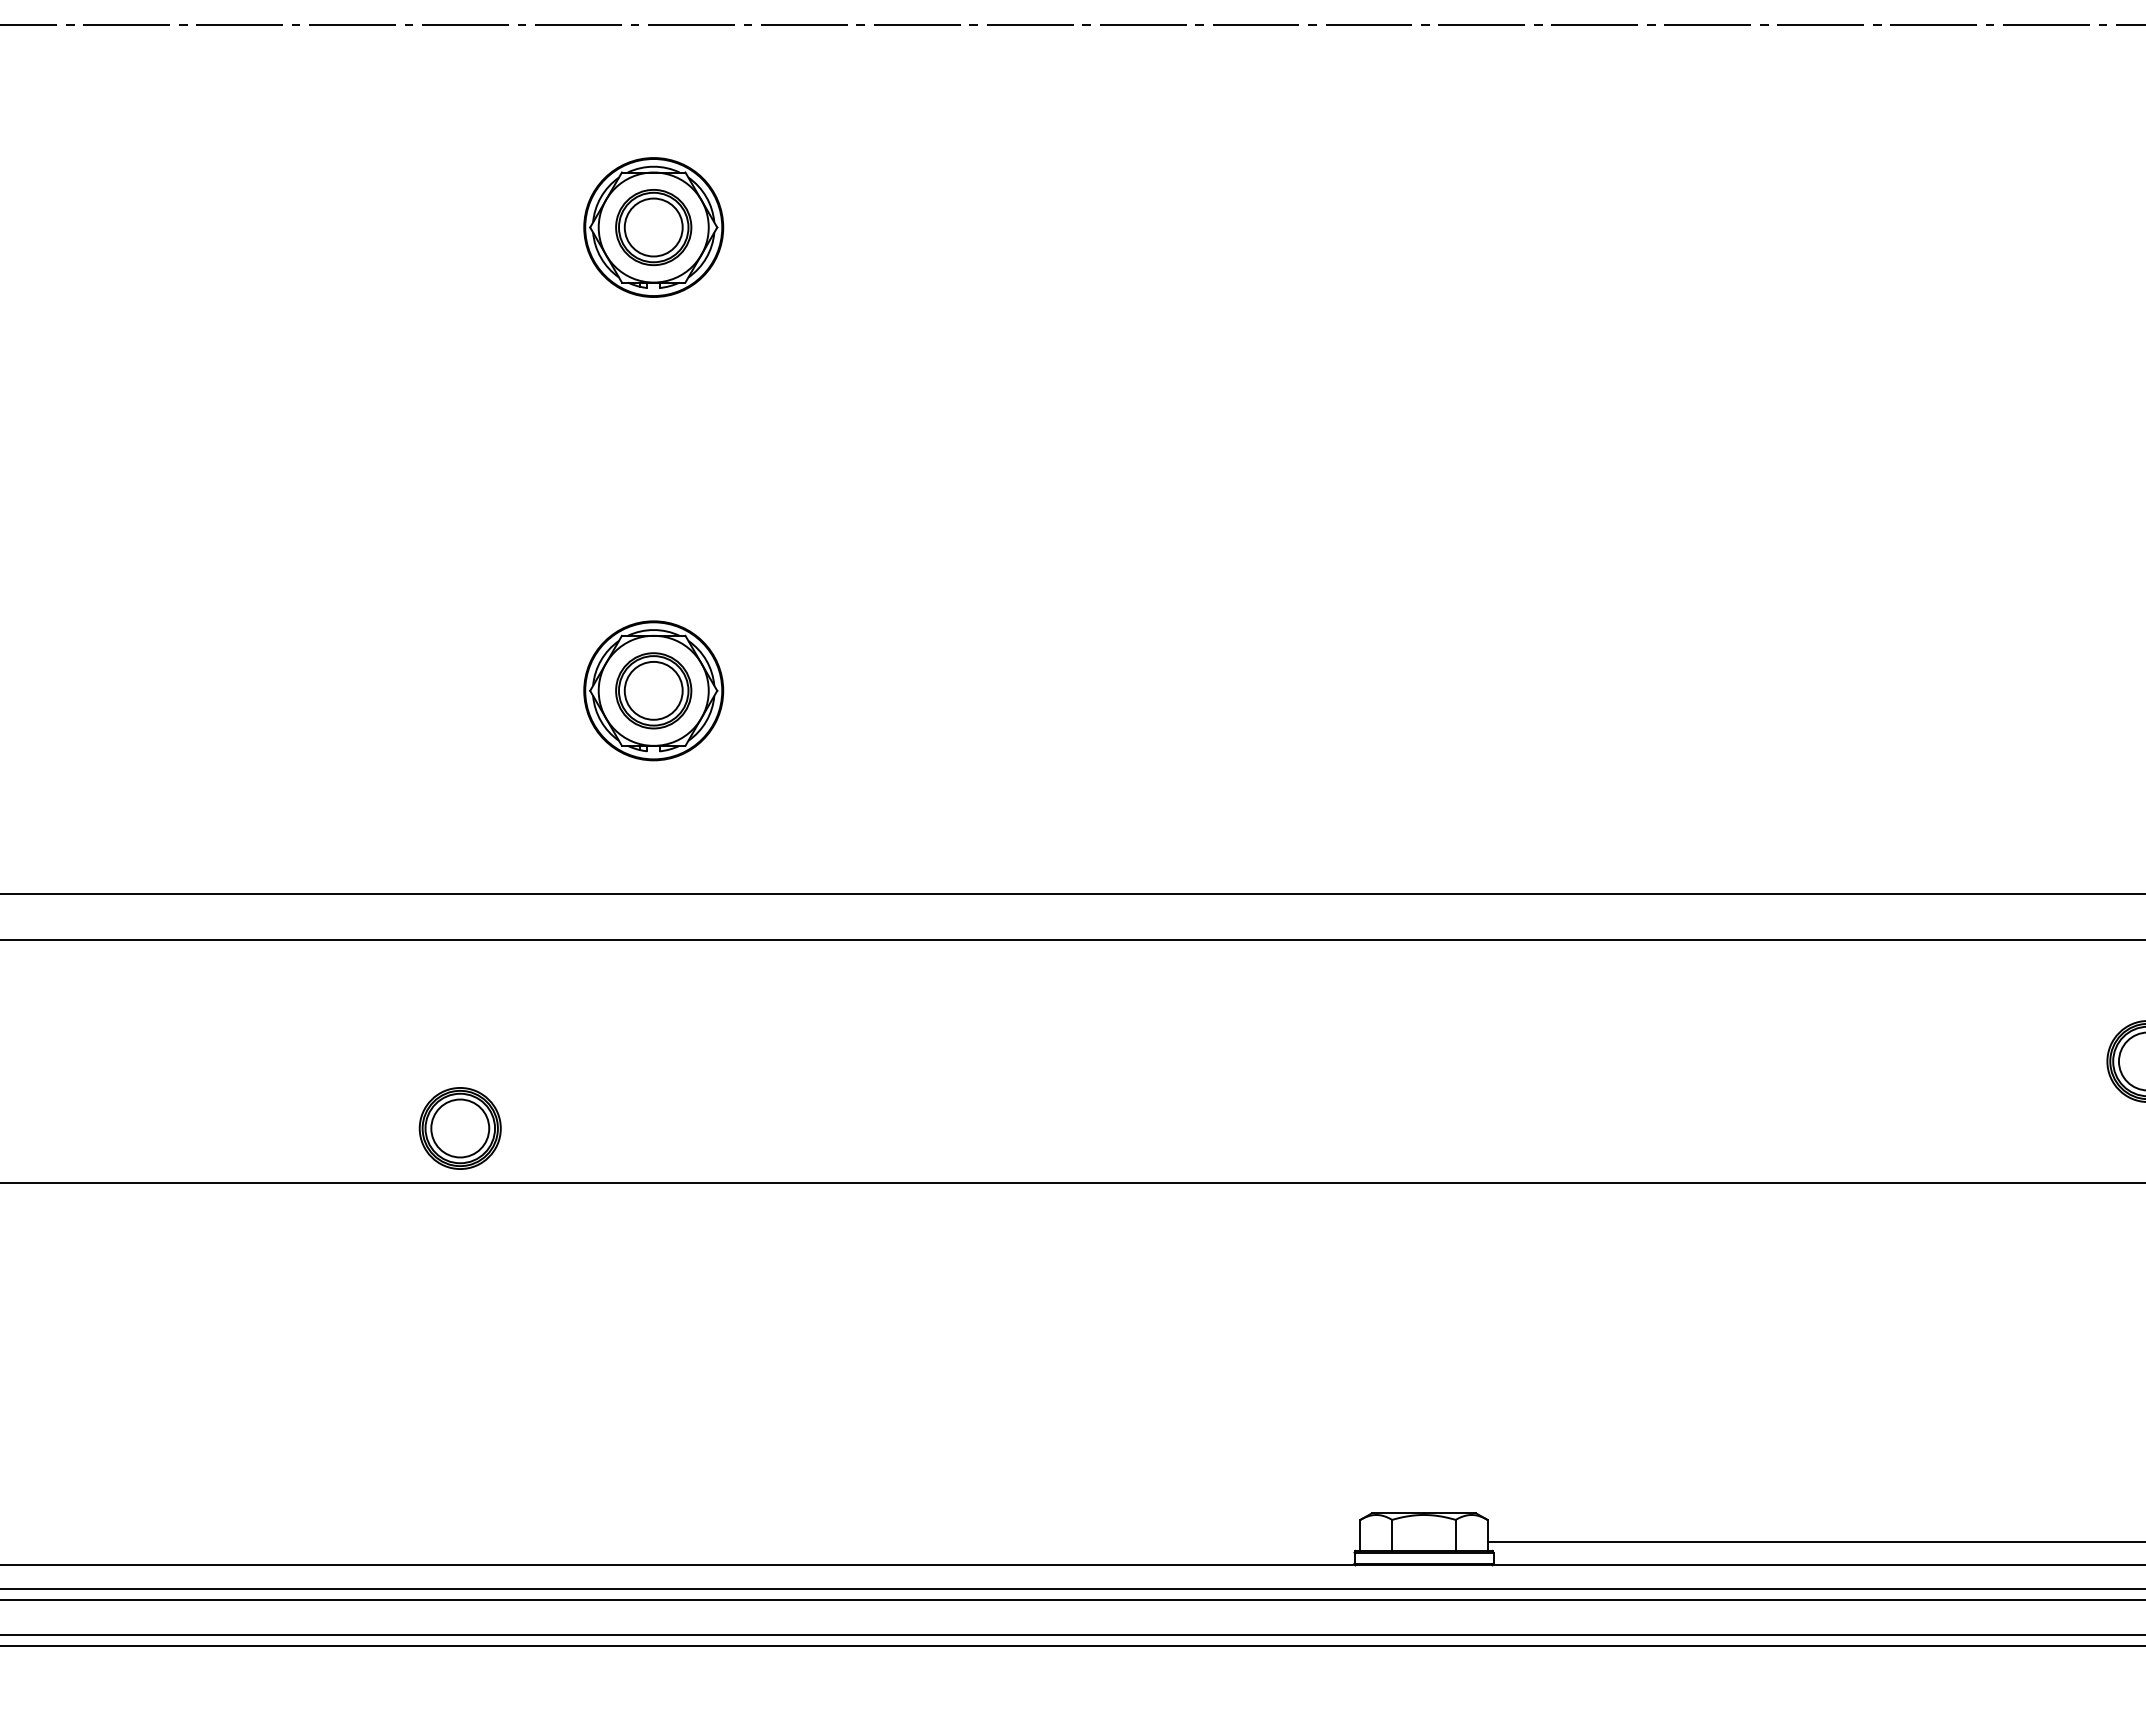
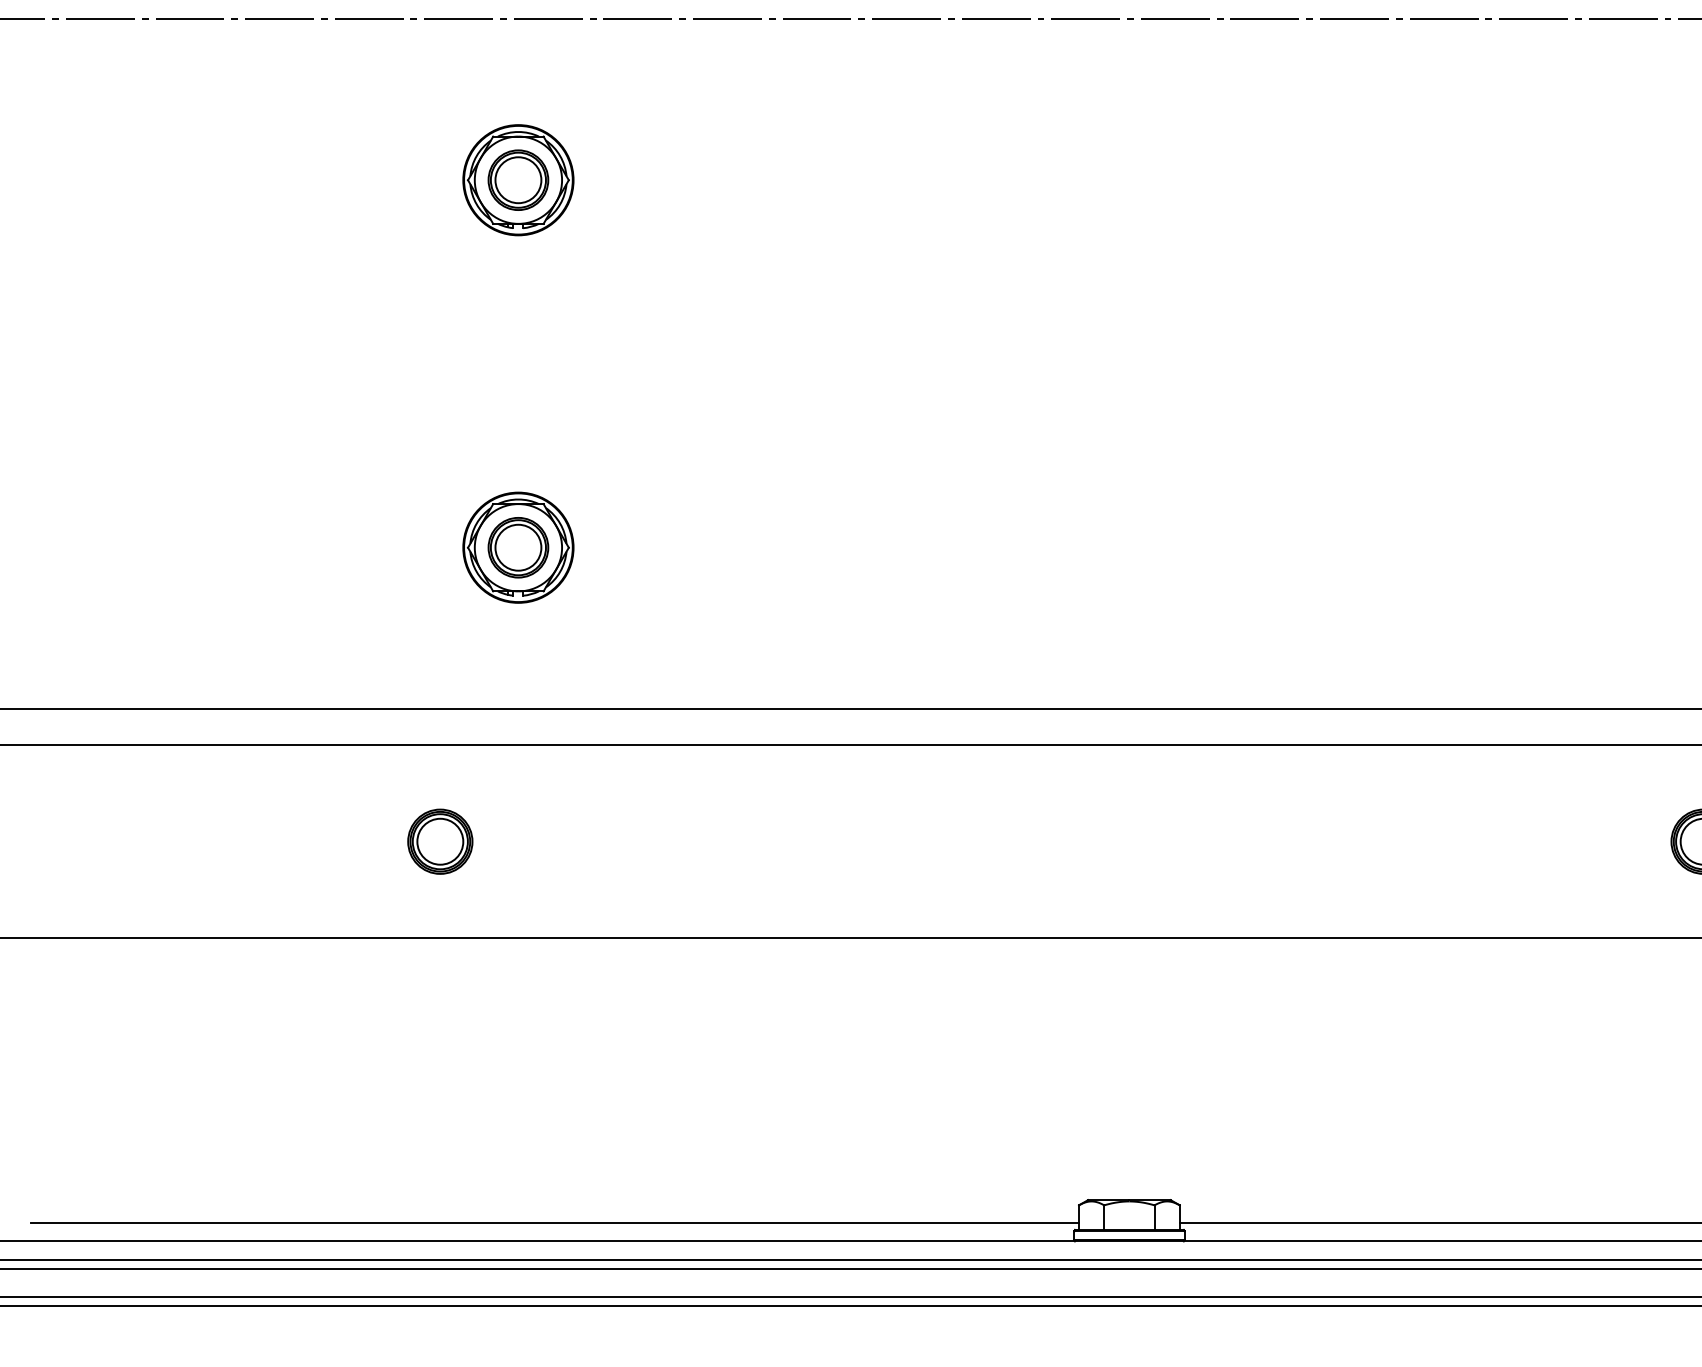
part: (459, 1128) -> (439, 841), moved
line: (699, 1542) -> (554, 1223), added

